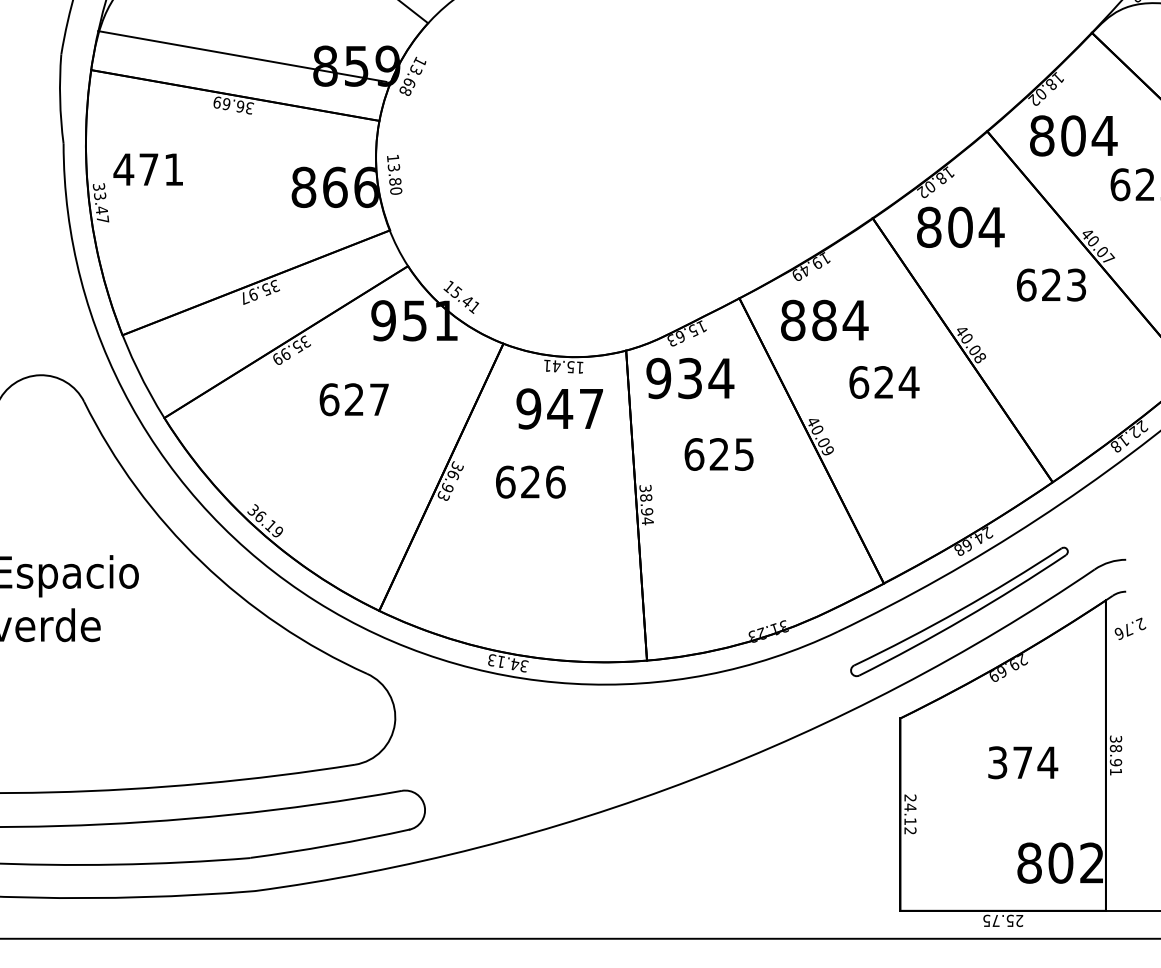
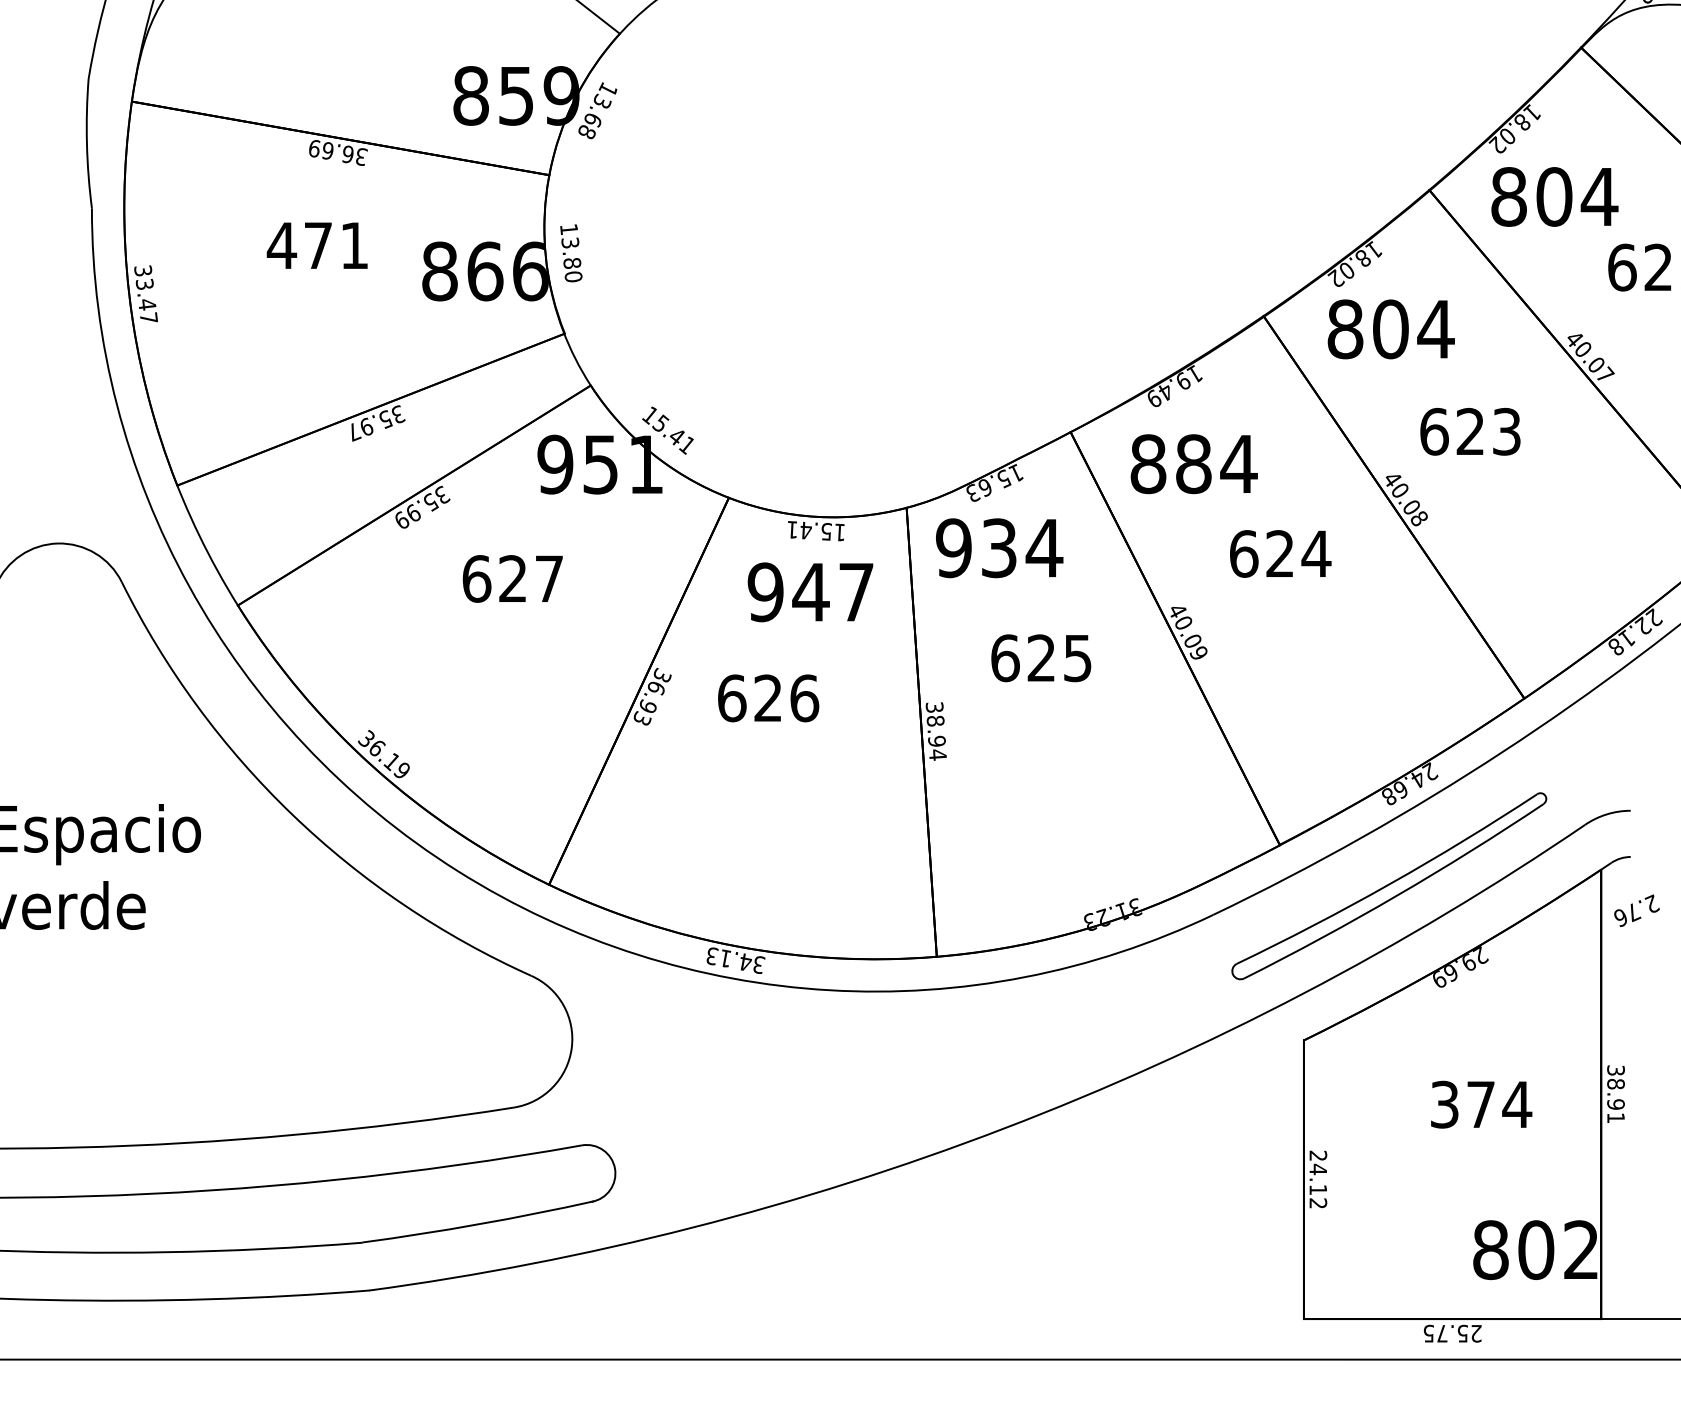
line: (242, 56) -> (340, 138), moved
text: (147, 169) -> (316, 245), moved
text: (1051, 284) -> (1470, 430), moved

